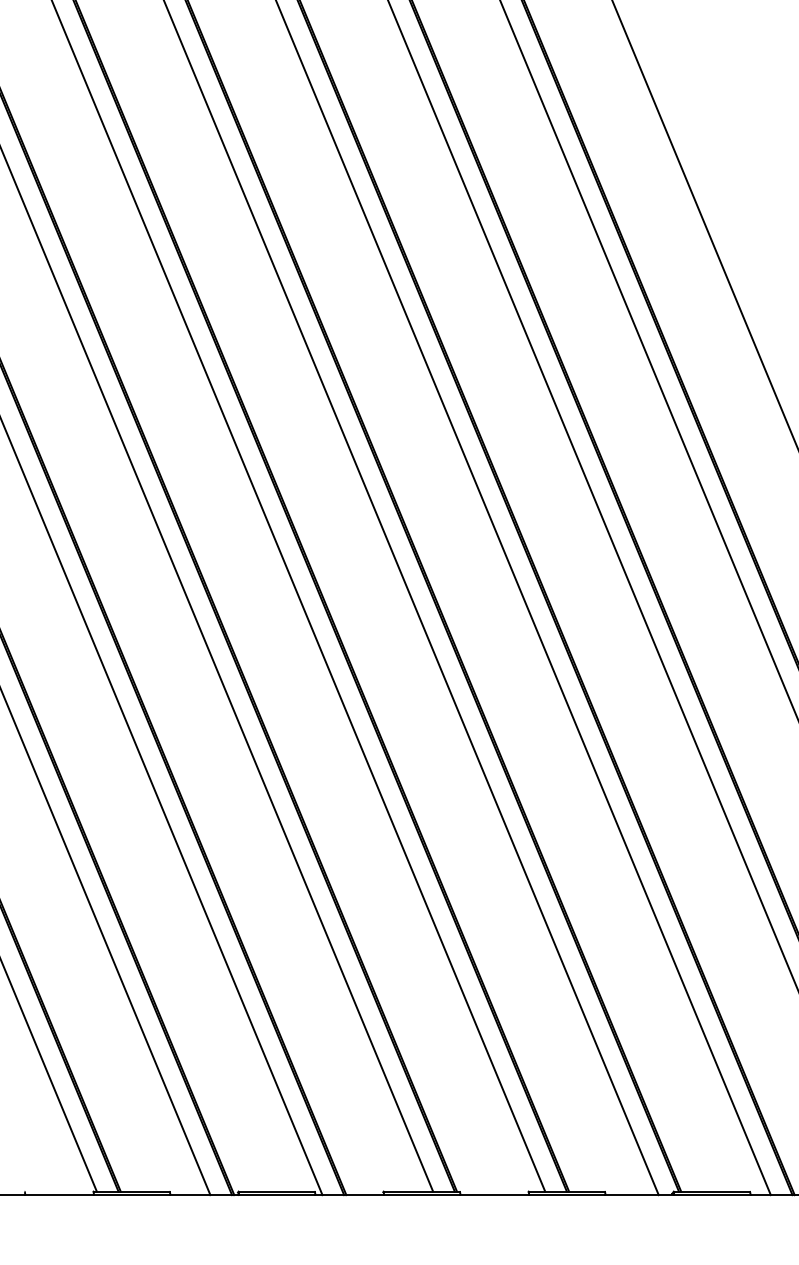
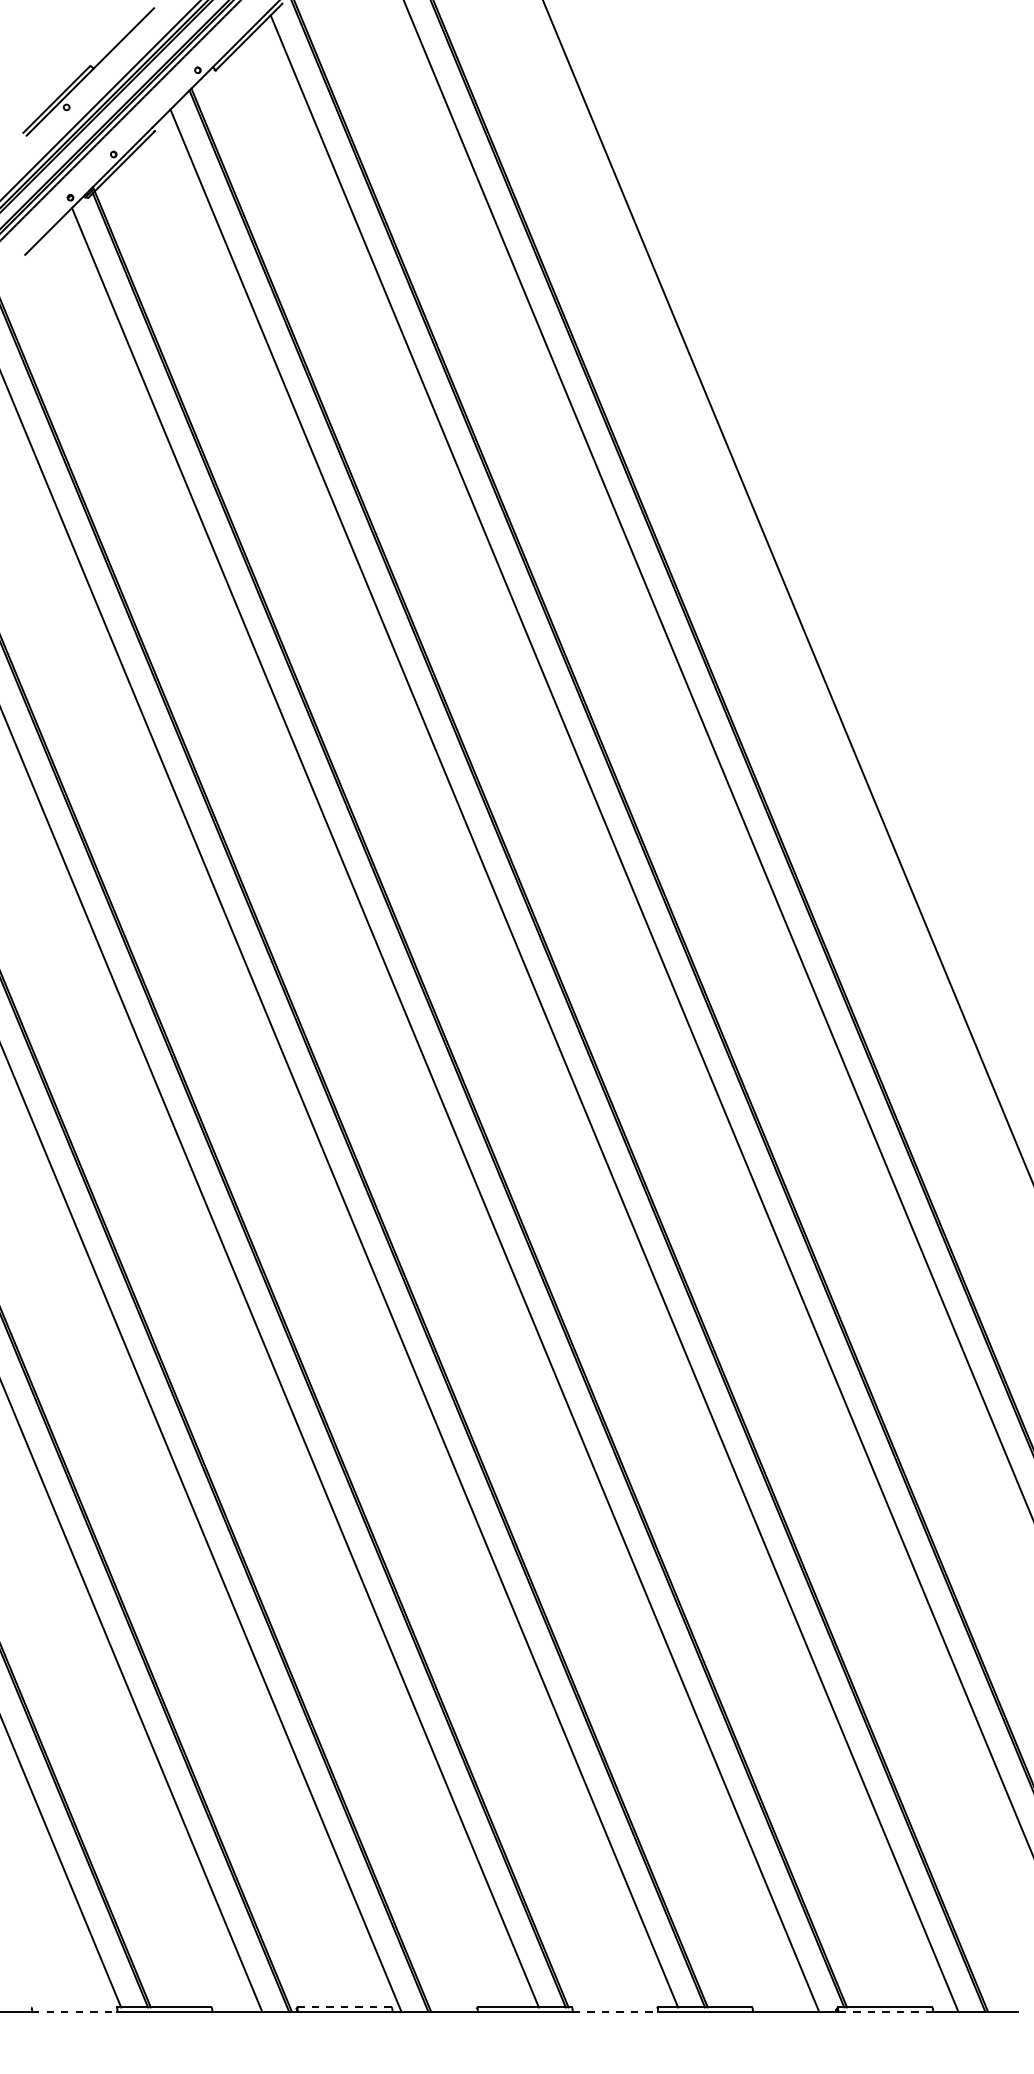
line: (275, 1191) -> (343, 2007), solid -> dashed
line: (59, 1194) -> (74, 2011), solid -> dashed
line: (494, 1194) -> (615, 2011), solid -> dashed
line: (712, 1194) -> (885, 2011), solid -> dashed

